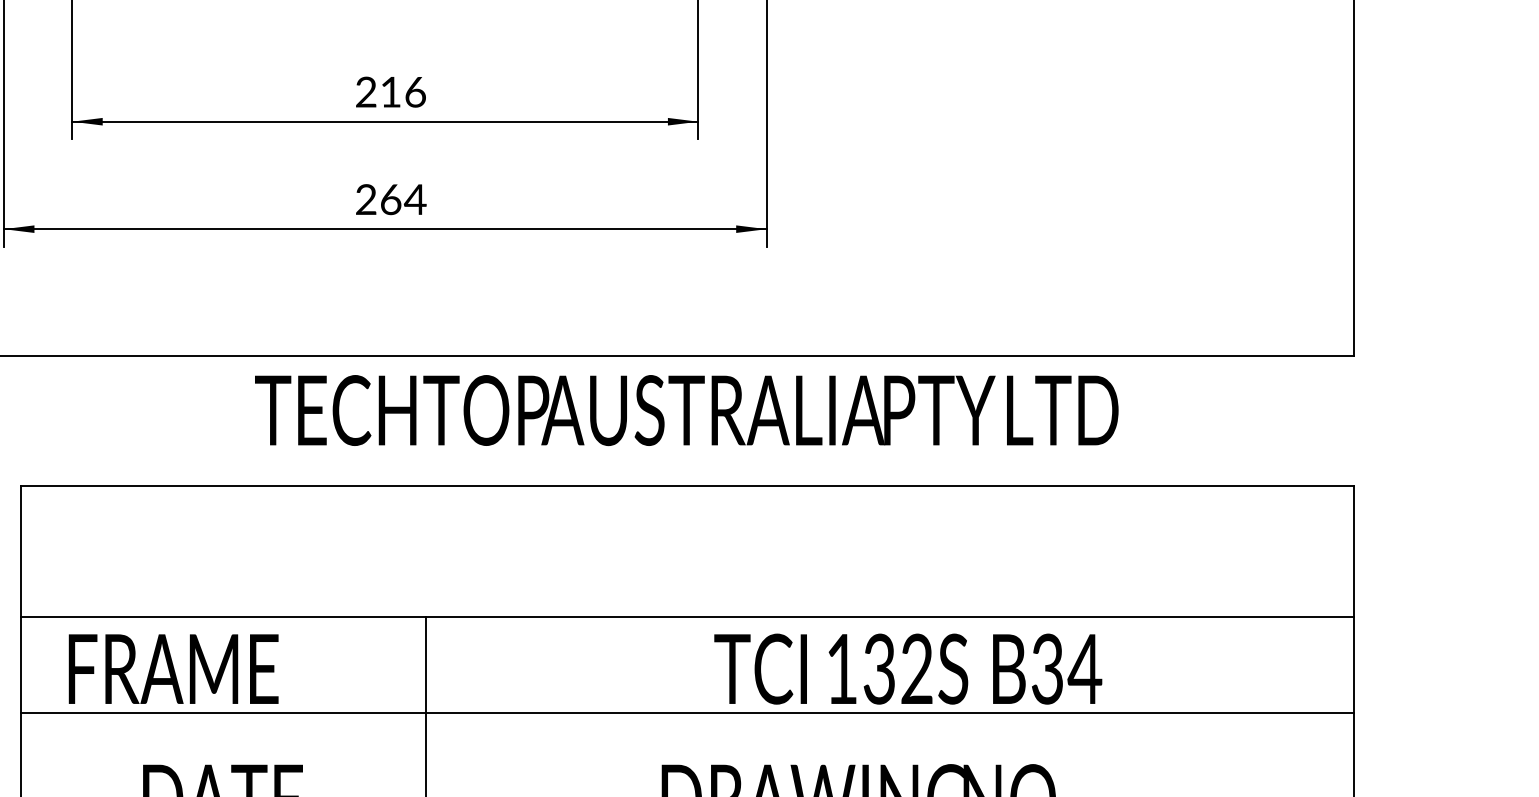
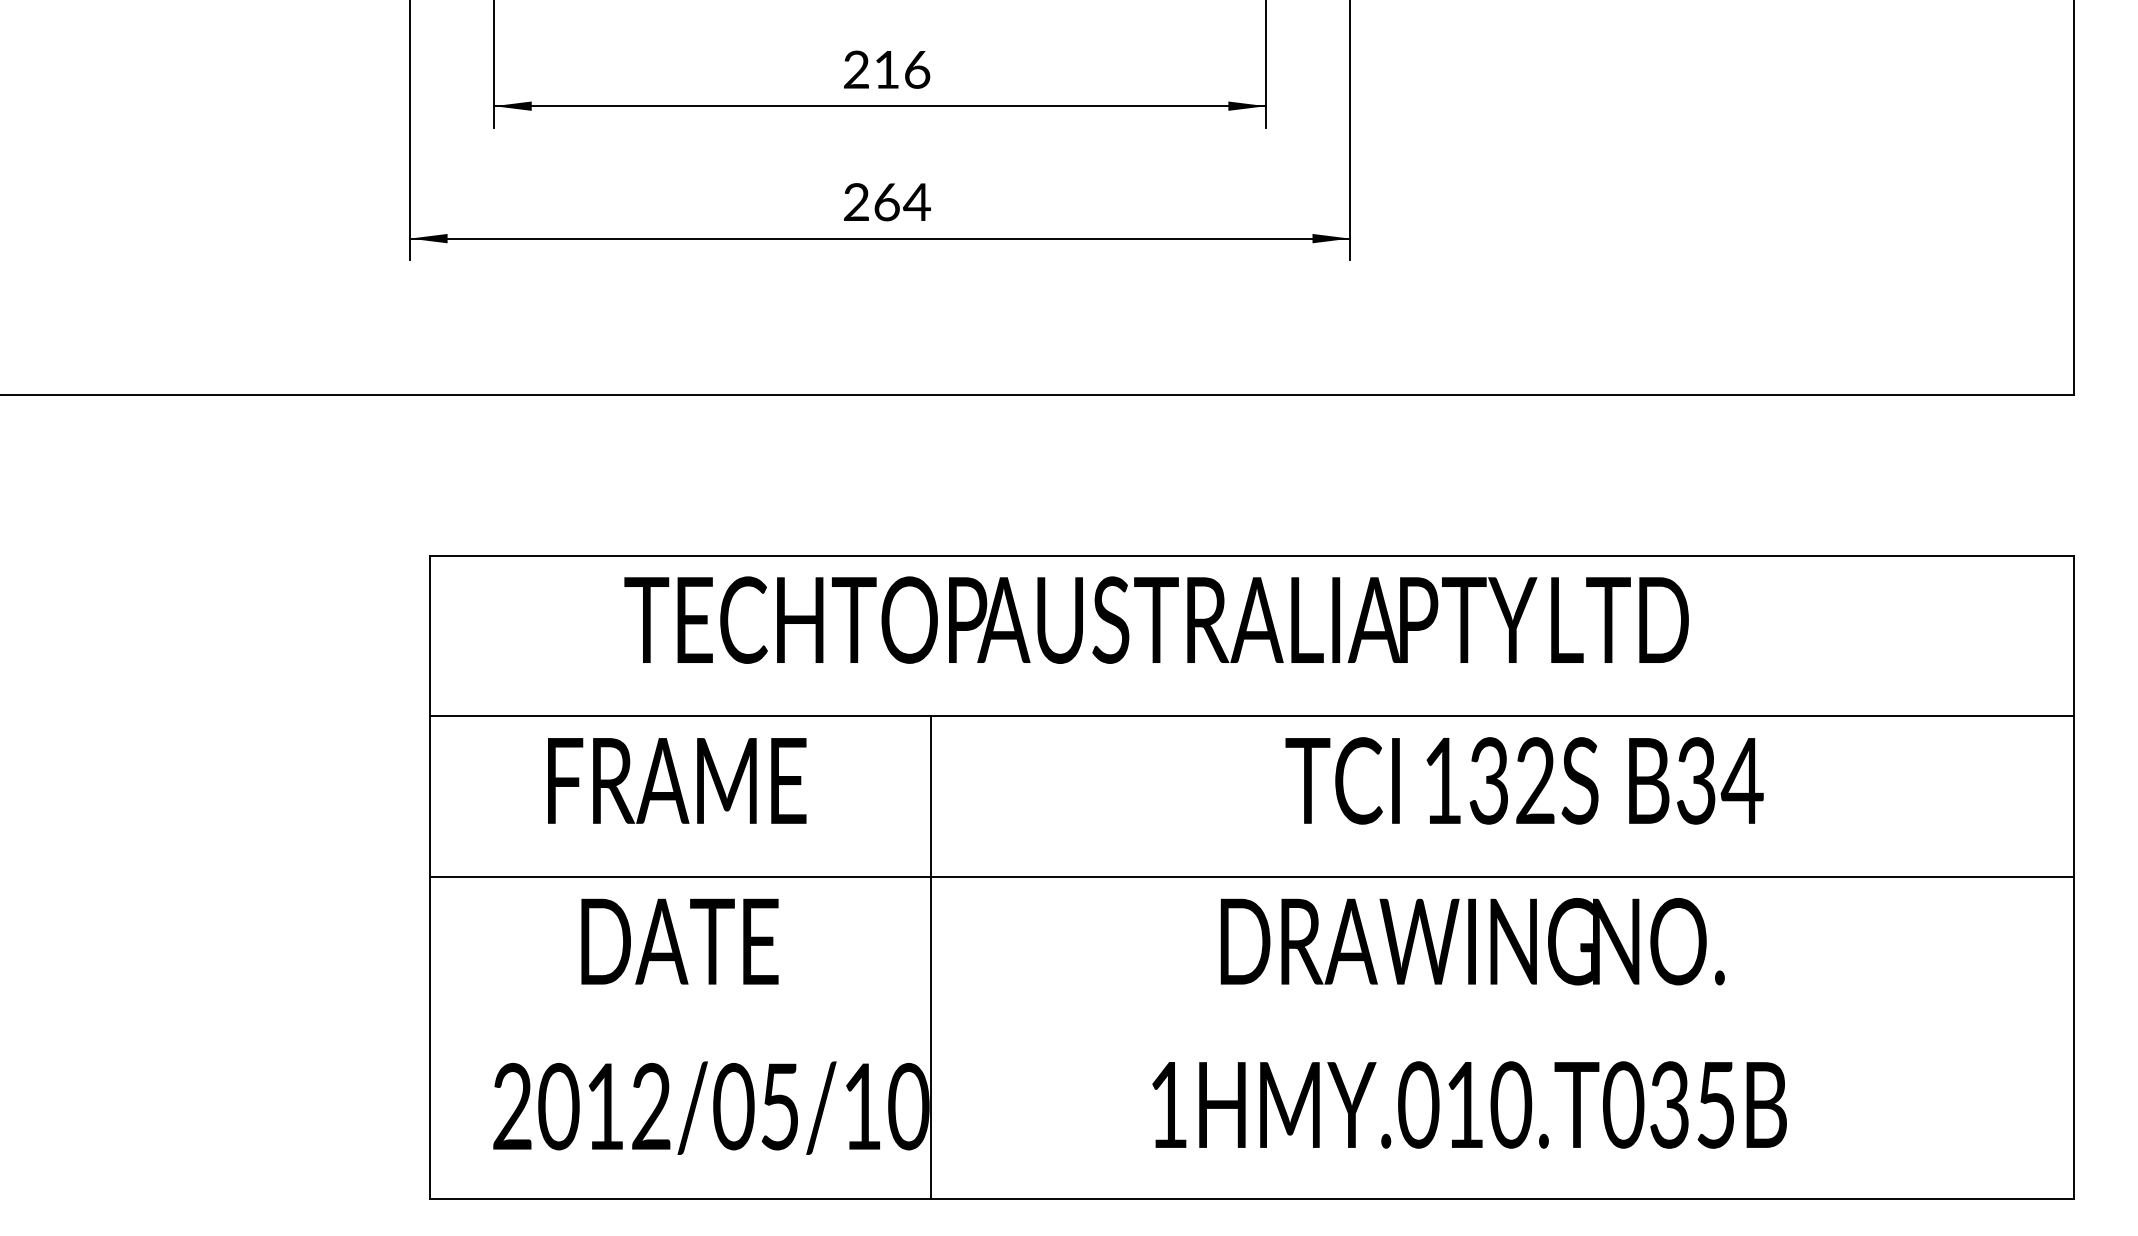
text: (686, 409) -> (1156, 619), moved
text: (173, 668) -> (677, 780), moved
line: (686, 713) -> (1251, 877), moved

